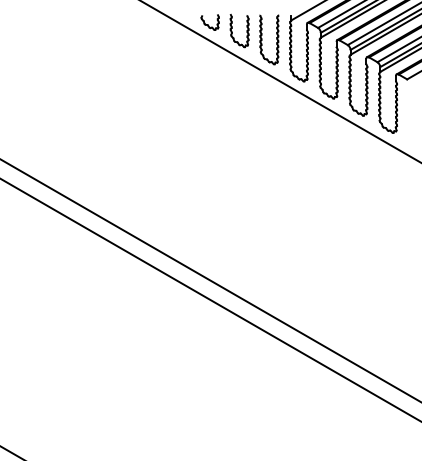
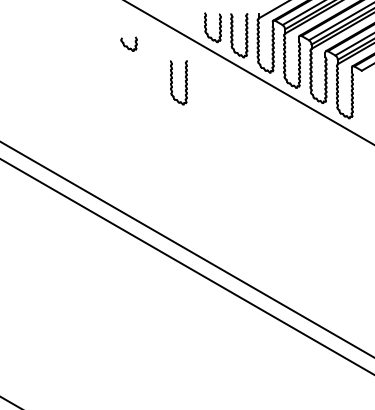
part: (209, 22) -> (128, 44), moved
part: (194, 92) -> (172, 82), added

